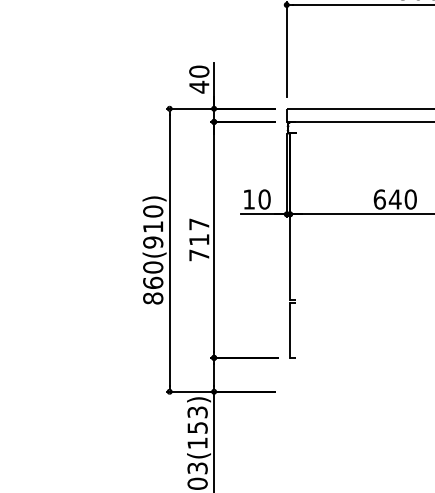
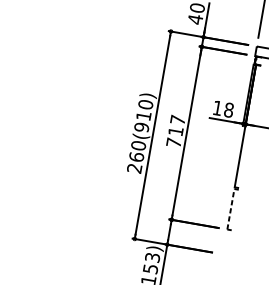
text: (264, 199) -> (228, 110), 10 -> 18
text: (153, 298) -> (134, 168), 860(910) -> 260(910)
line: (290, 330) -> (231, 209), solid -> dashed

